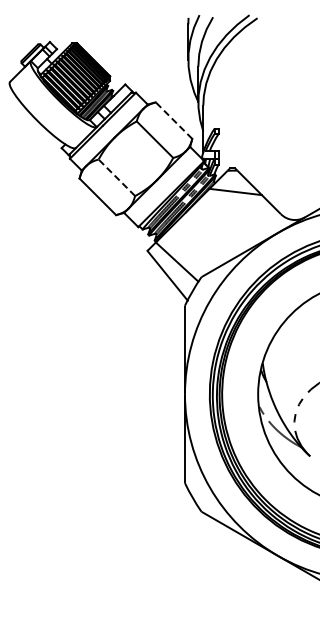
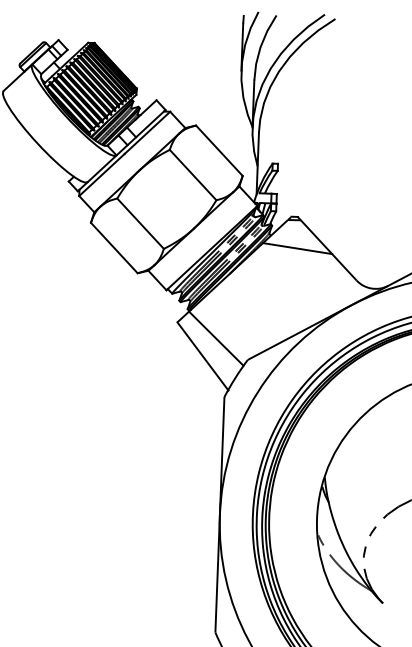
line: (174, 120) -> (219, 150), dashed -> solid
line: (116, 177) -> (140, 223), dashed -> solid

